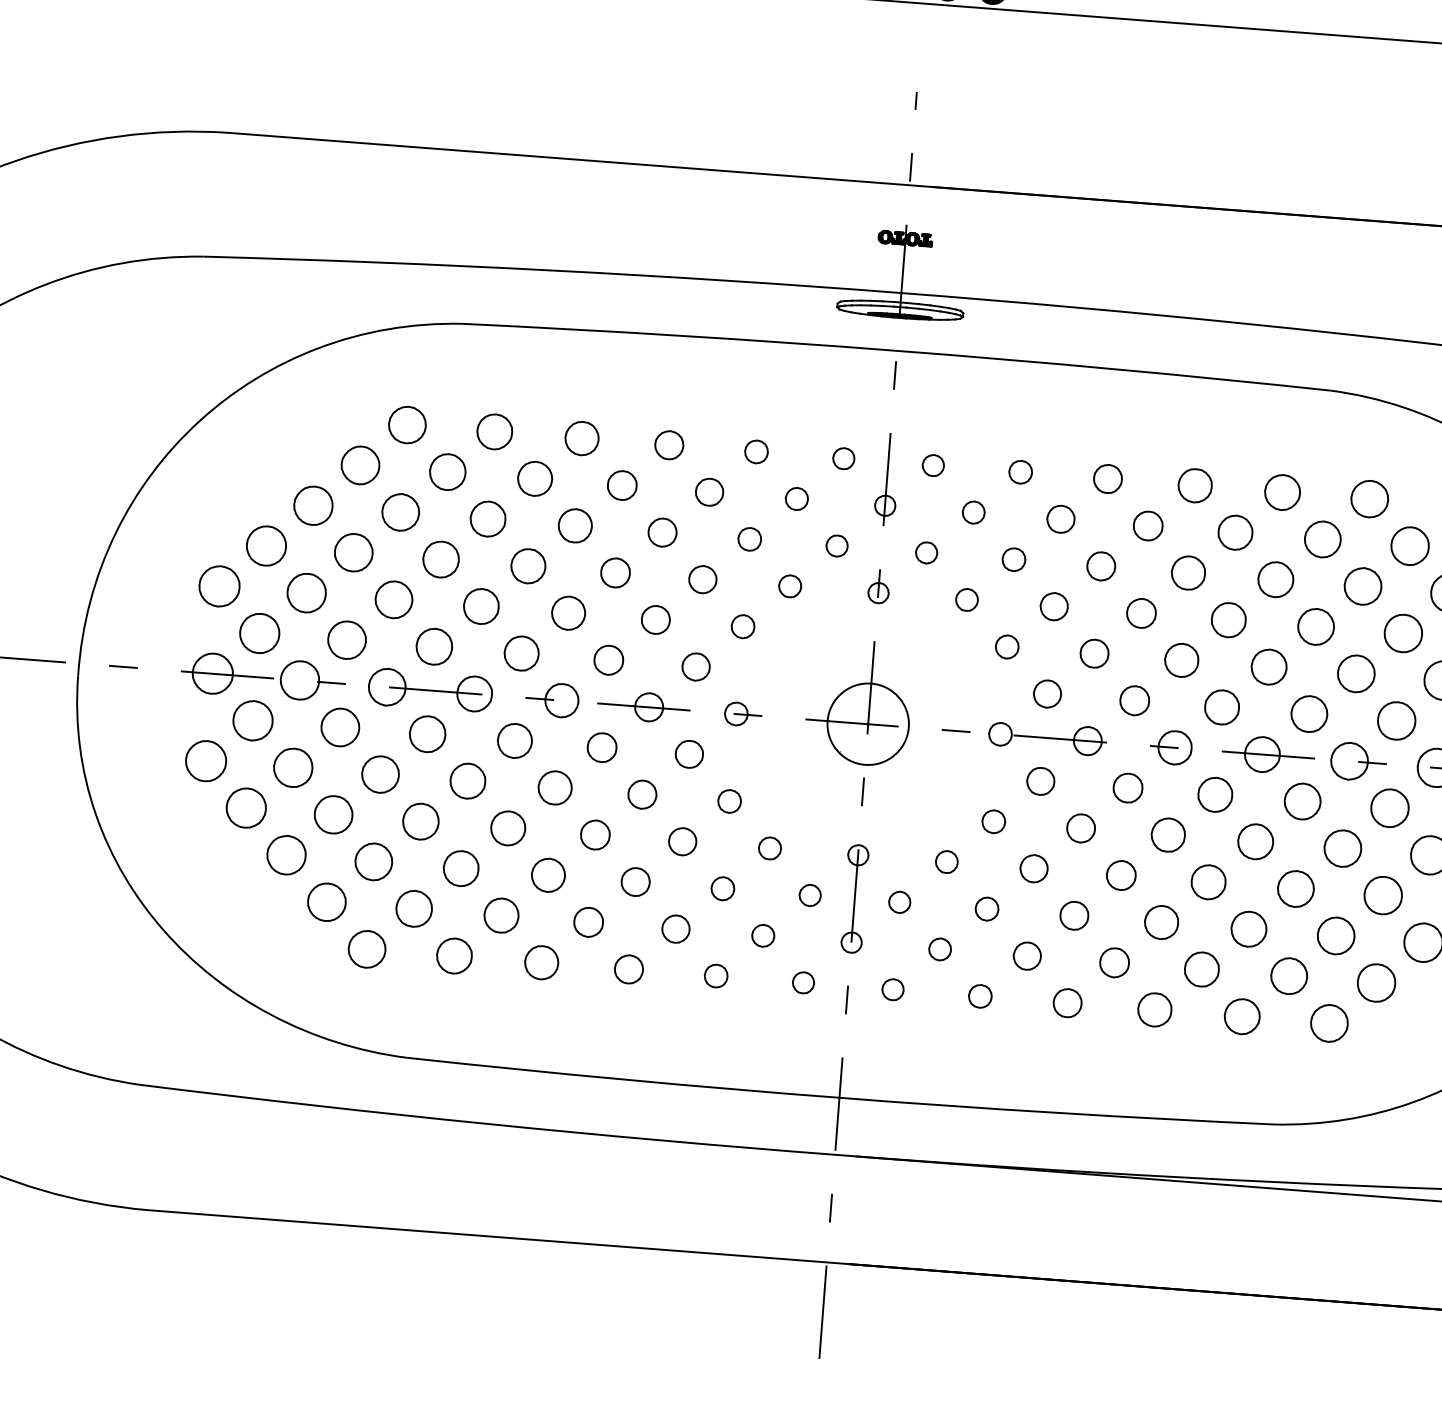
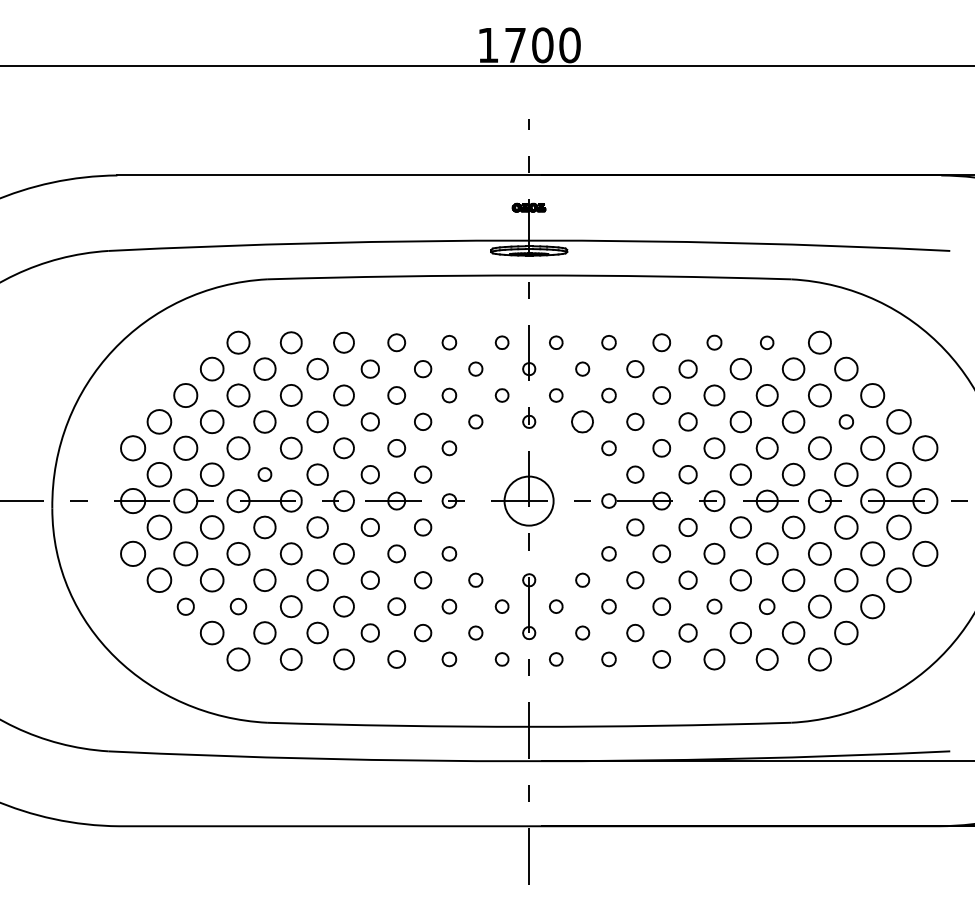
part: (1195, 485) -> (714, 342), size x0.7
part: (1281, 491) -> (766, 342), size x0.6
part: (966, 599) -> (582, 421), size x1.6
part: (1403, 632) -> (846, 421), size x0.6
part: (433, 646) -> (264, 474), size x0.6
part: (286, 854) -> (185, 606), size x0.7
part: (373, 861) -> (238, 606), size x0.7
part: (1161, 922) -> (714, 606), size x0.7
part: (1247, 928) -> (766, 606), size x0.7

